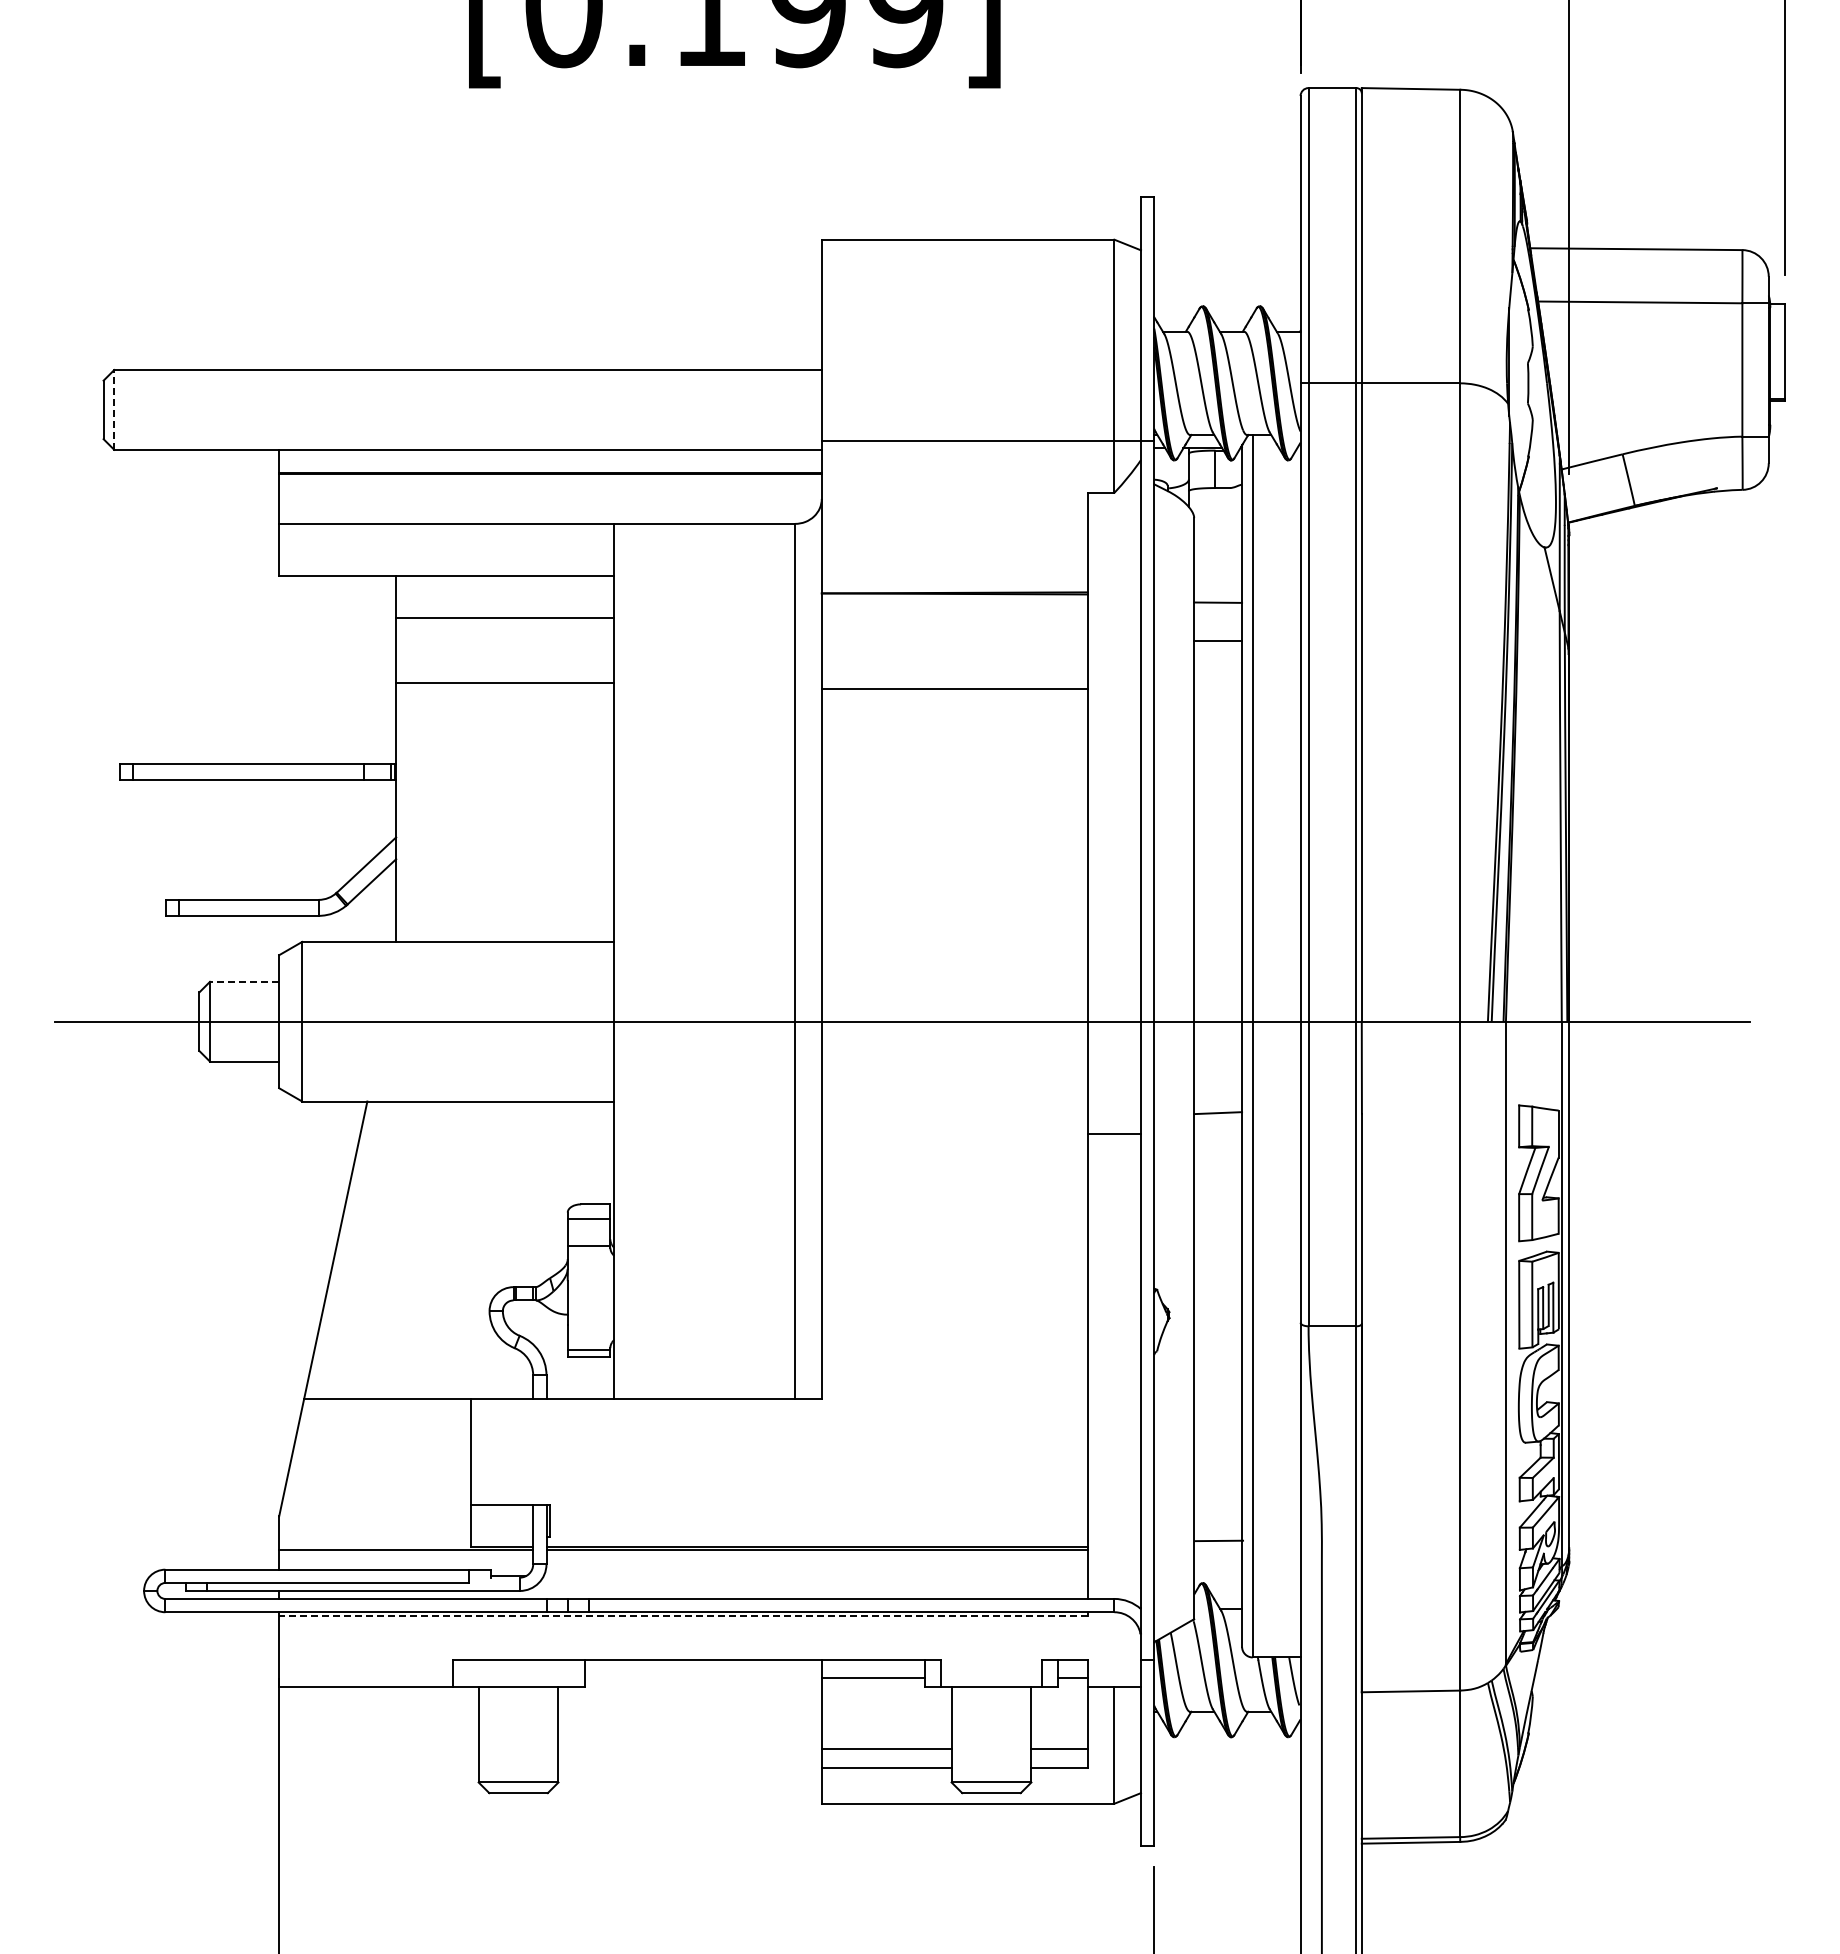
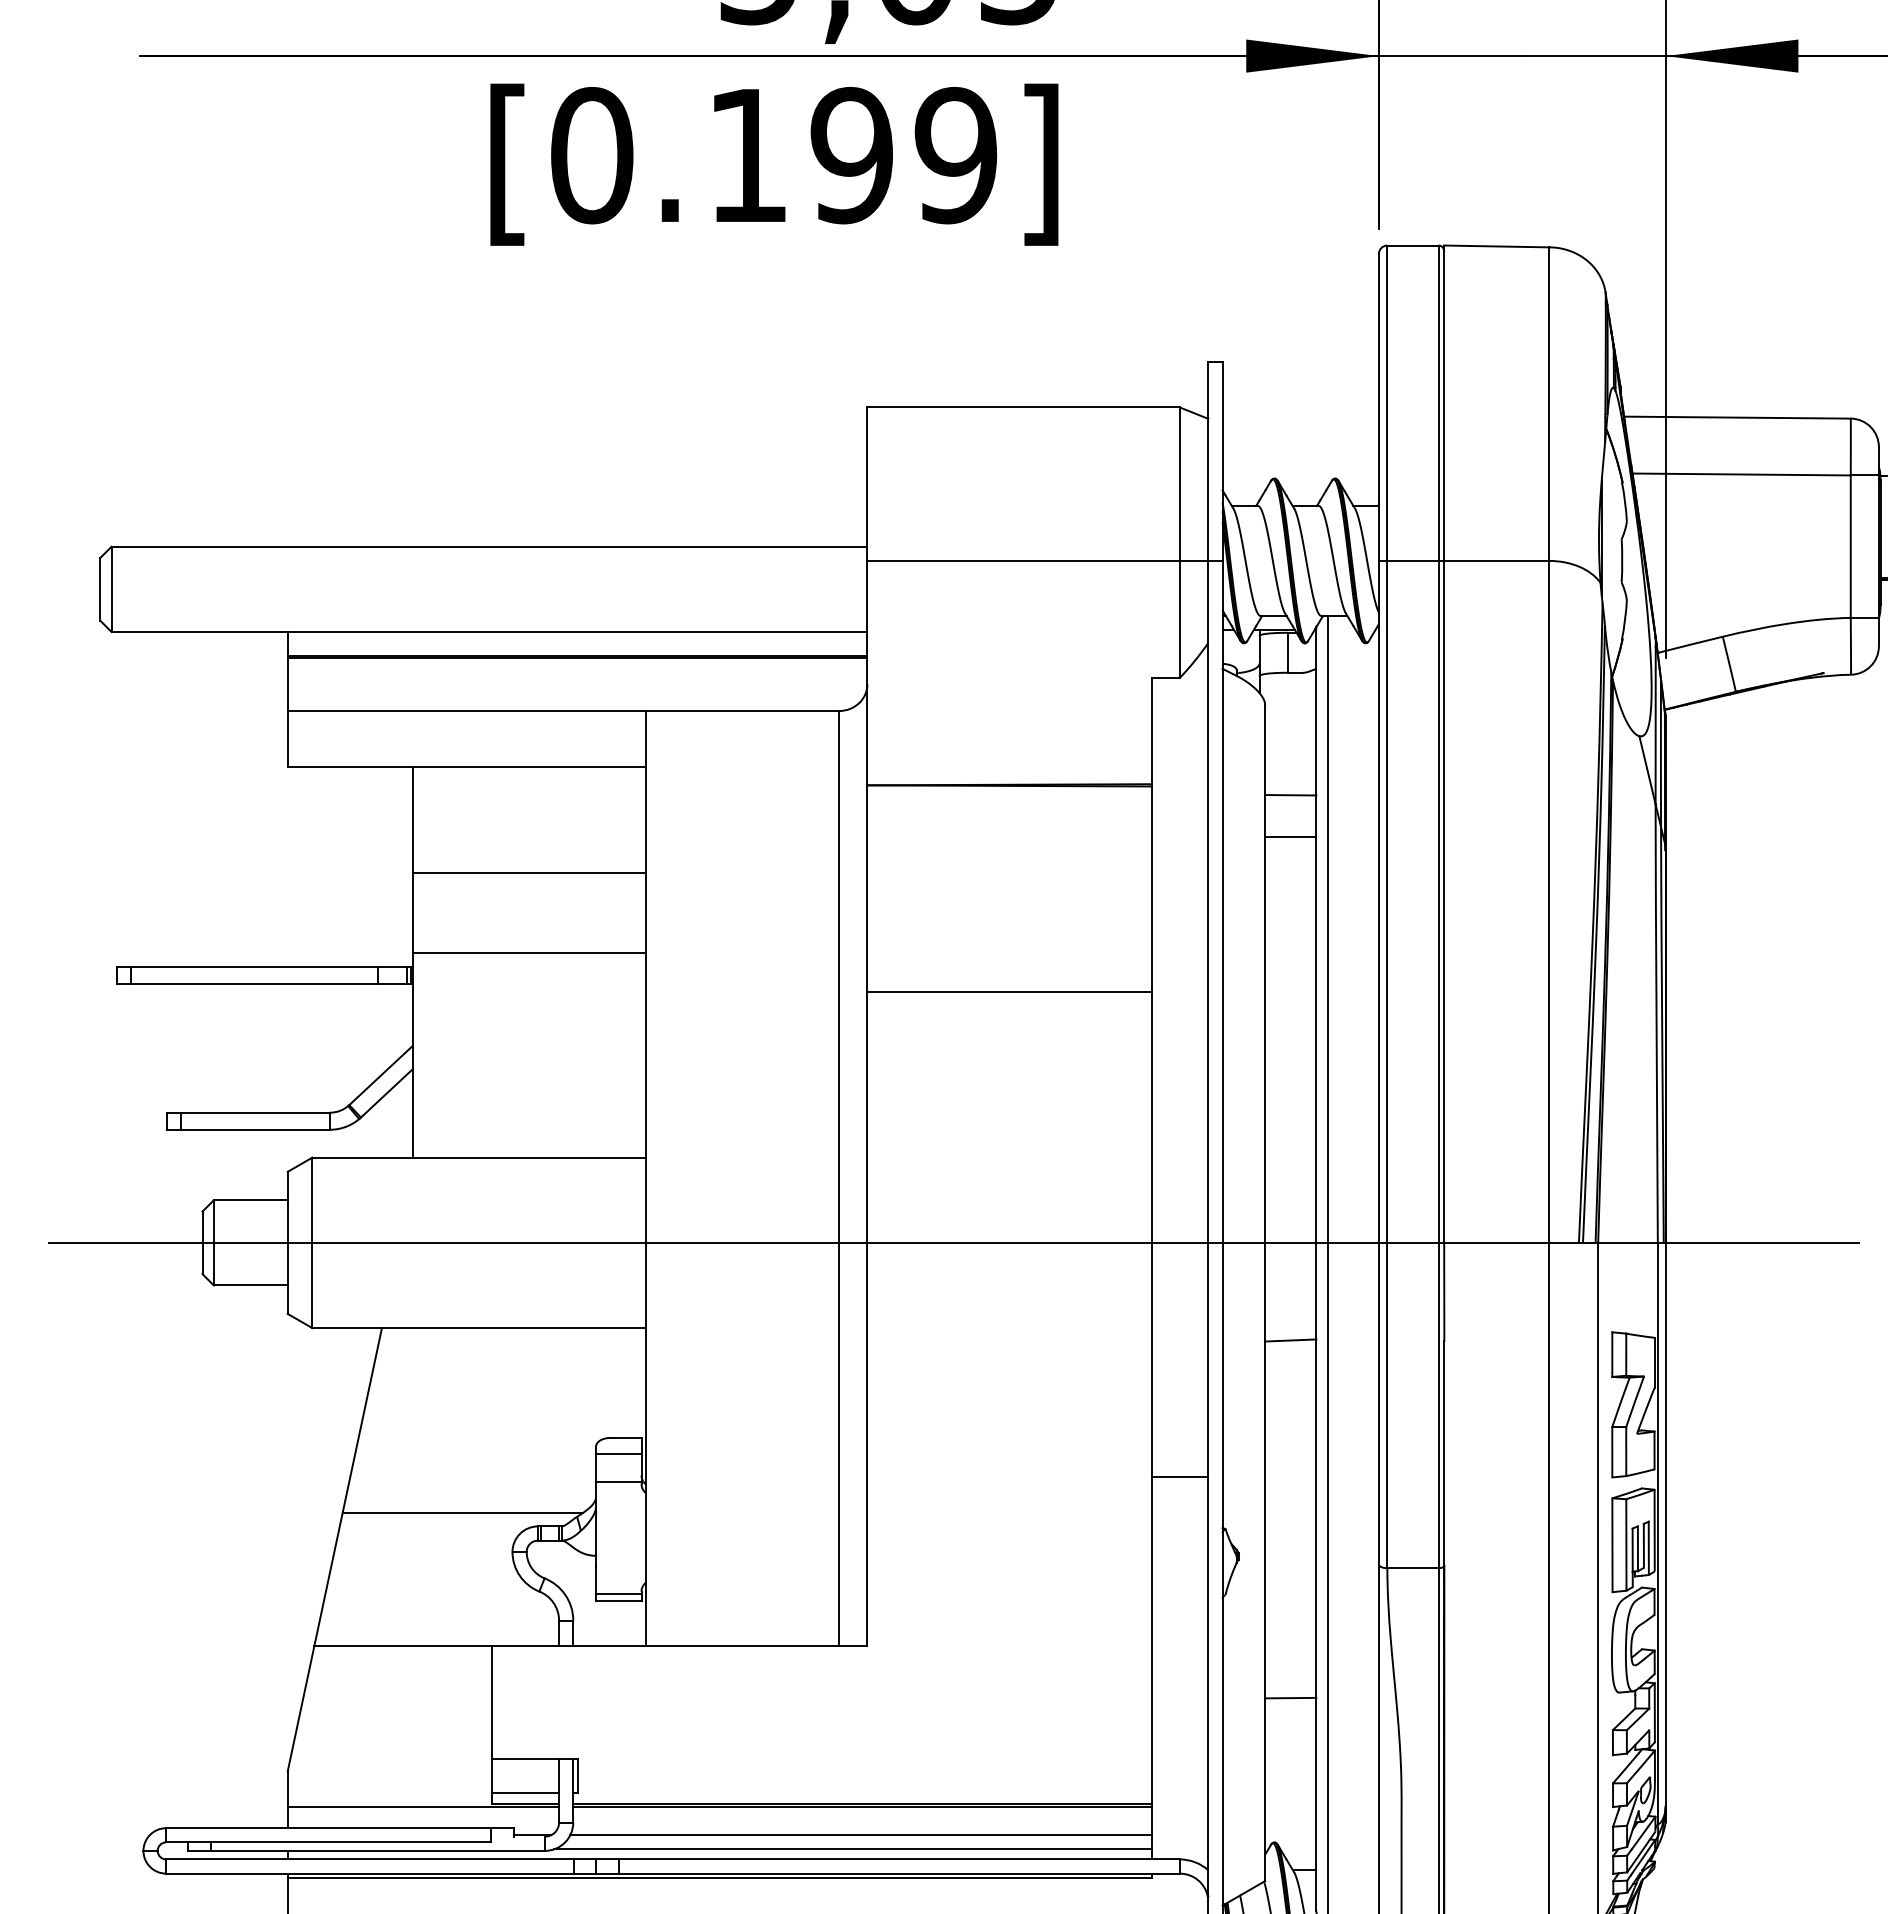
line: (114, 409) -> (111, 588), dashed -> solid
line: (987, 441) -> (1044, 561), moved
line: (505, 618) -> (529, 873), moved
line: (505, 683) -> (529, 953), moved
line: (954, 688) -> (1009, 991), moved
line: (244, 981) -> (250, 1199), dashed -> solid
line: (1114, 1134) -> (1180, 1477), moved
line: (442, 1274) -> (462, 1512), added
line: (501, 1536) -> (525, 1792), added
line: (1219, 1540) -> (1291, 1697), moved
line: (815, 1576) -> (860, 1835), added
line: (807, 1589) -> (852, 1849), added
line: (682, 1616) -> (718, 1878), dashed -> solid

